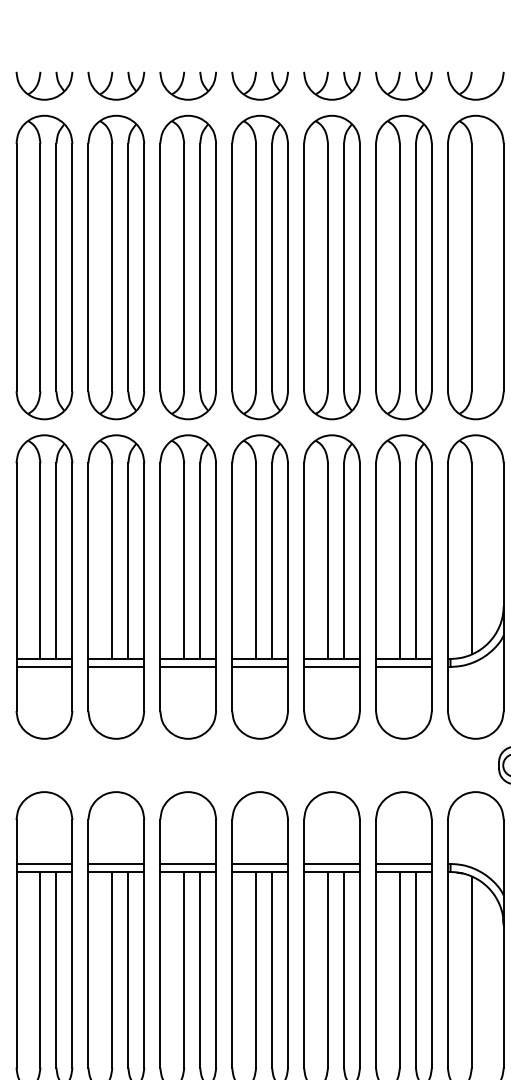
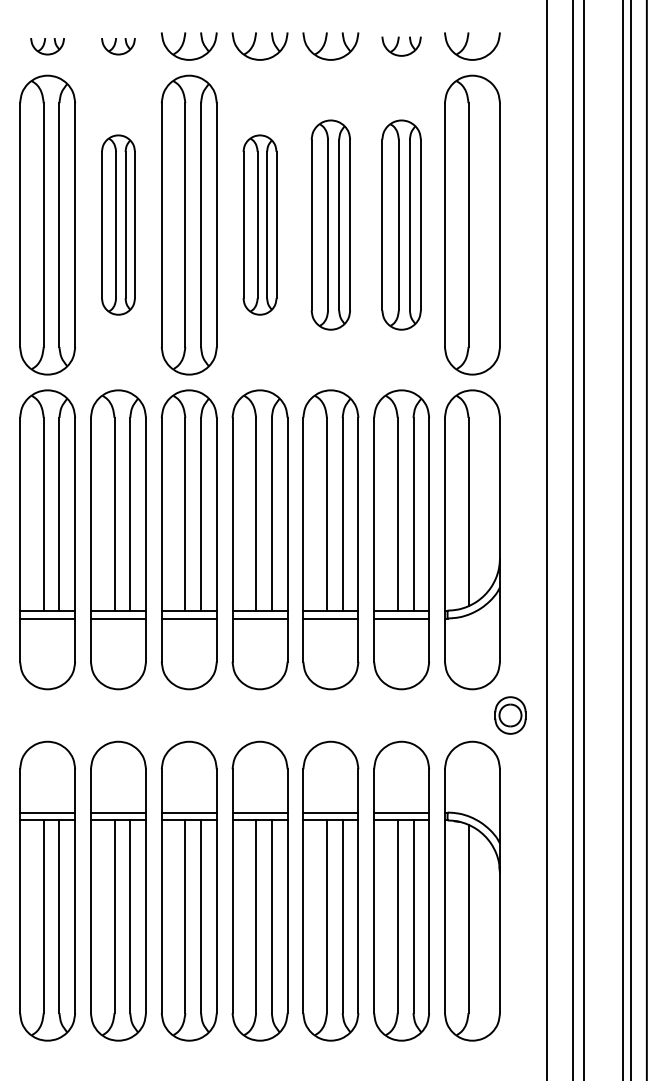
part: (44, 86) -> (47, 46), size x0.6
part: (116, 86) -> (118, 46), size x0.6
part: (403, 86) -> (401, 46), size x0.7
part: (116, 266) -> (118, 224), size x0.6
part: (259, 266) -> (259, 224), size x0.6
part: (331, 266) -> (330, 224), size x0.7
part: (403, 266) -> (401, 224), size x0.7

